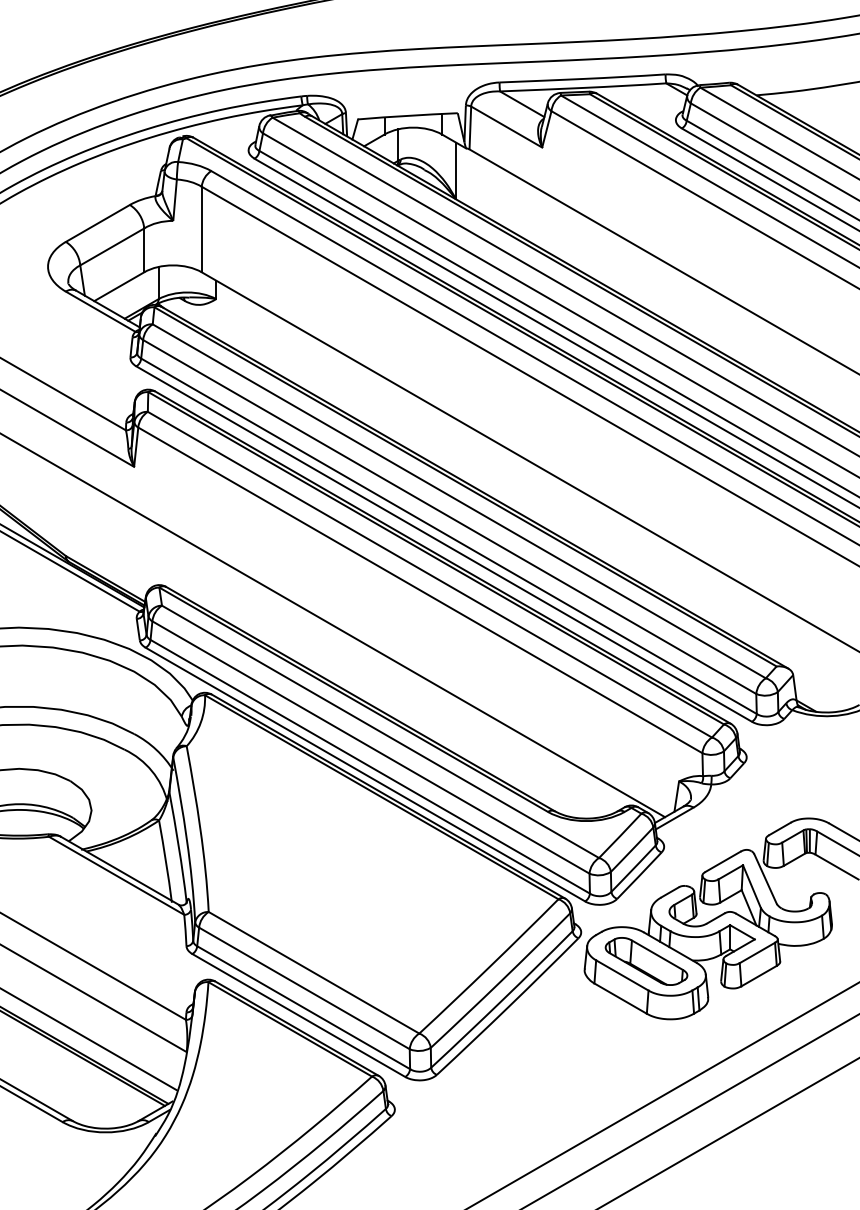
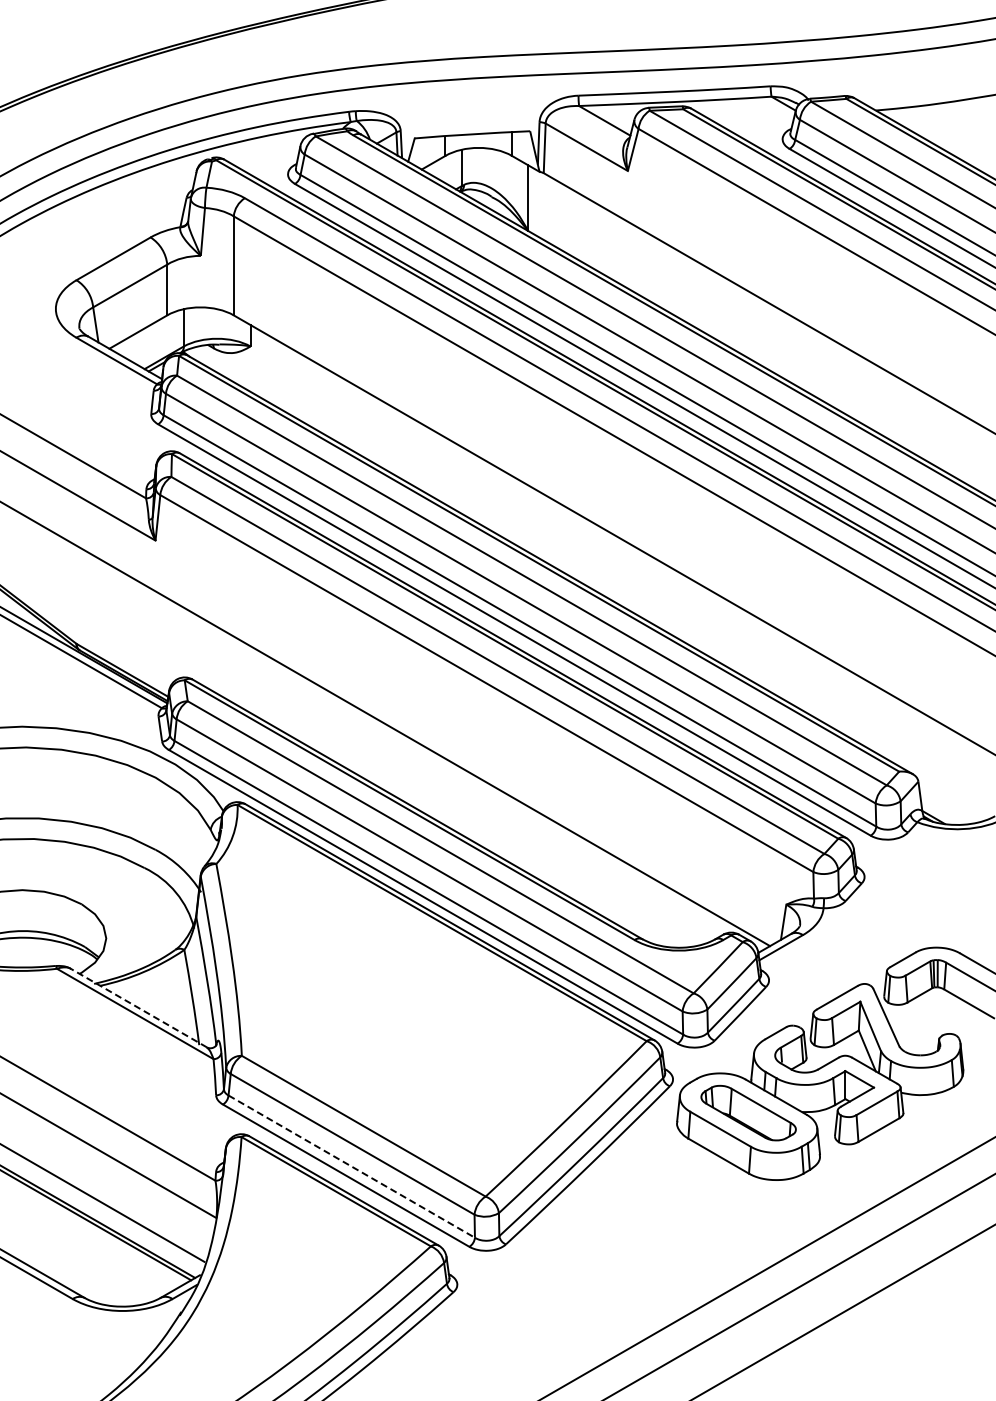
line: (119, 871) -> (138, 1008), solid -> dashed
line: (304, 1007) -> (352, 1166), solid -> dashed

